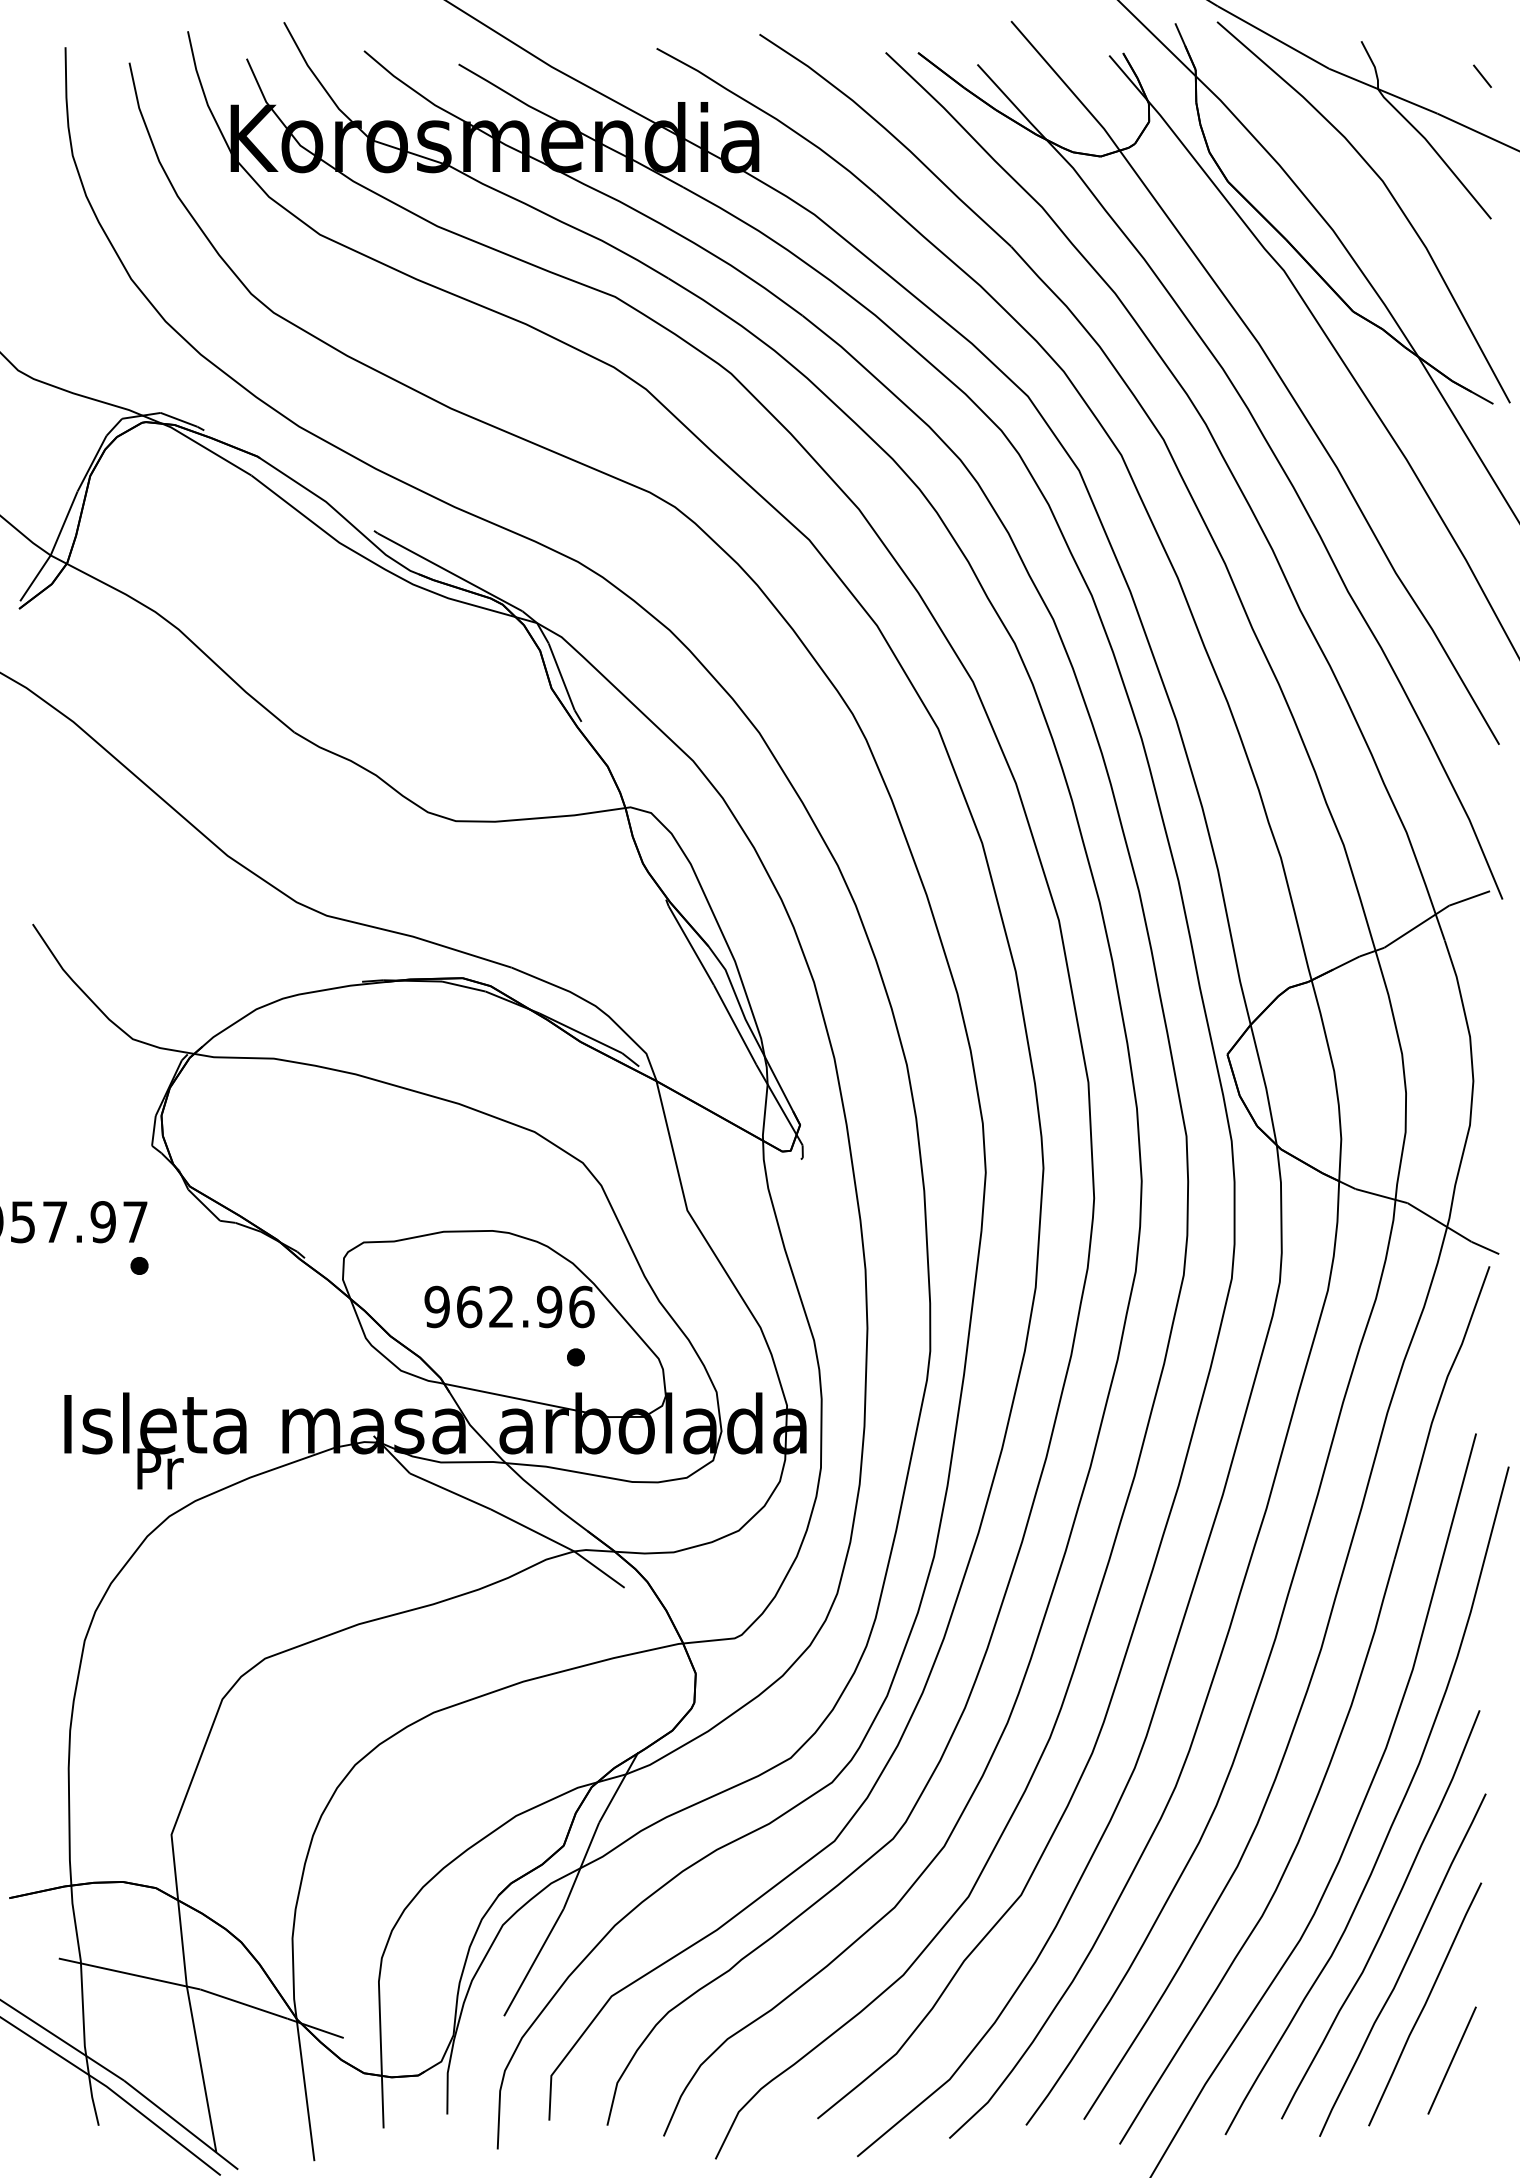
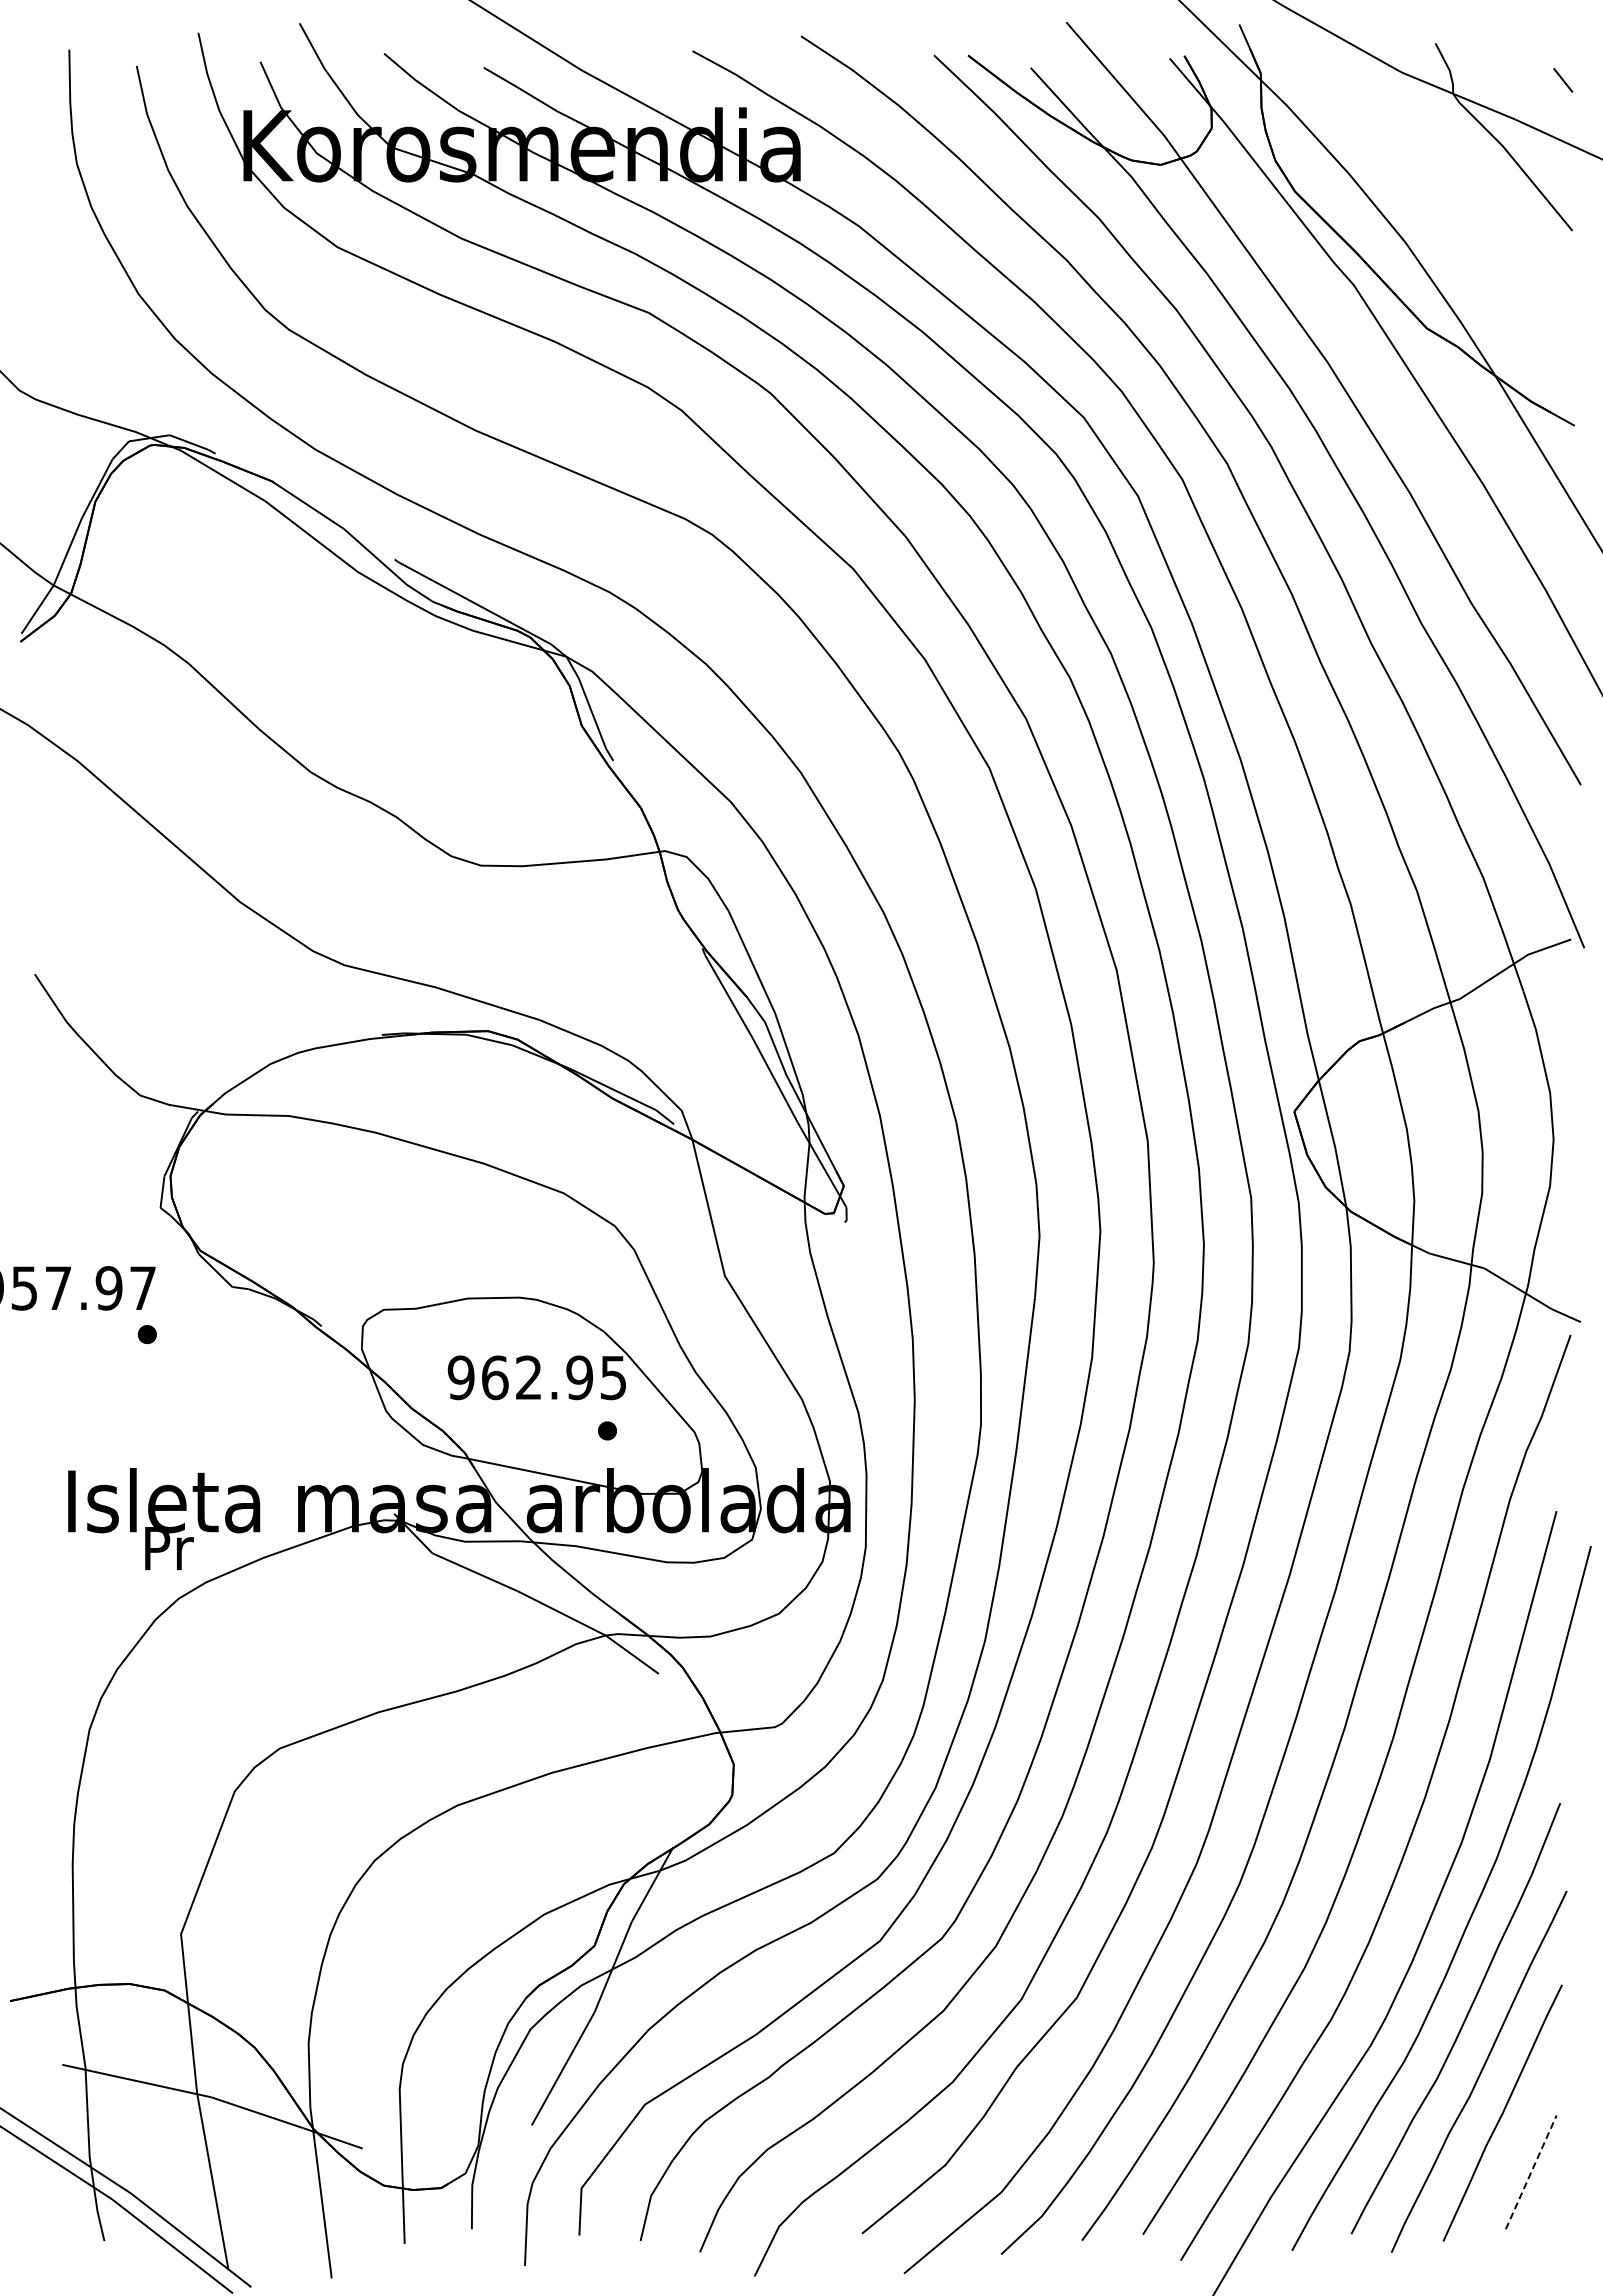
curve: (1389, 194) -> (1465, 204), removed
text: (581, 1306) -> (613, 1377), 962.96 -> 962.95
line: (1452, 2059) -> (1531, 2171), solid -> dashed

